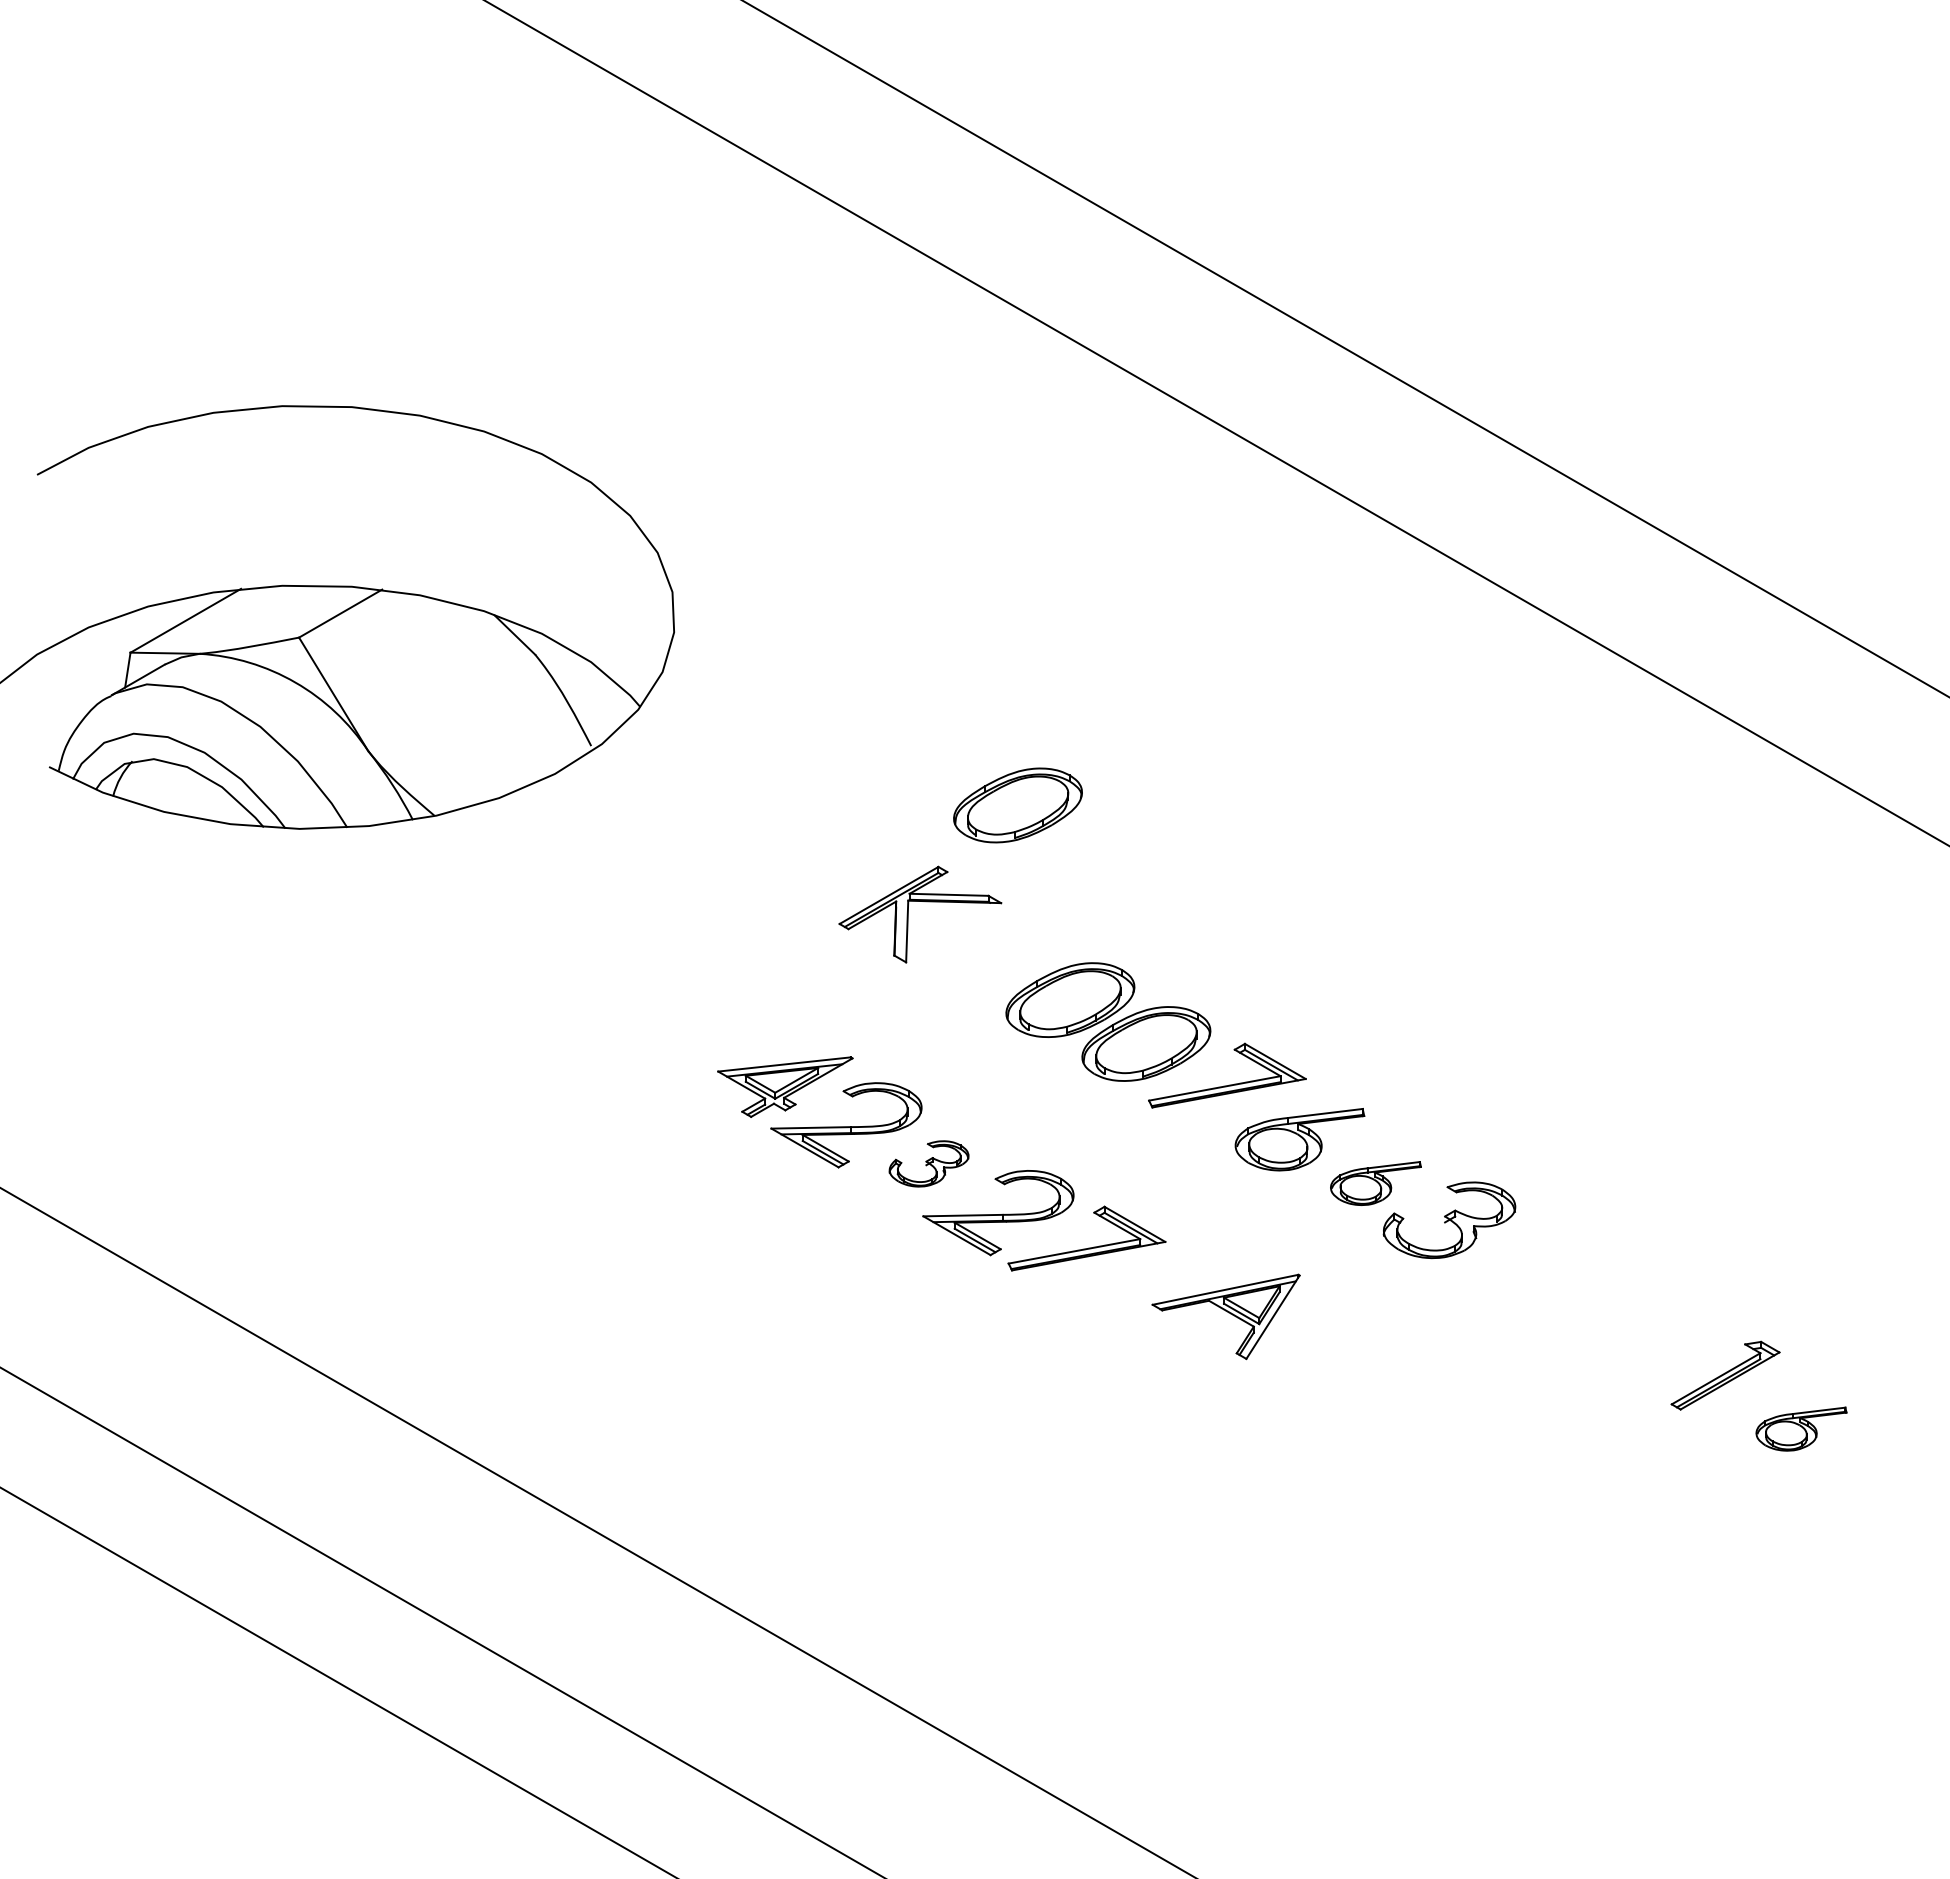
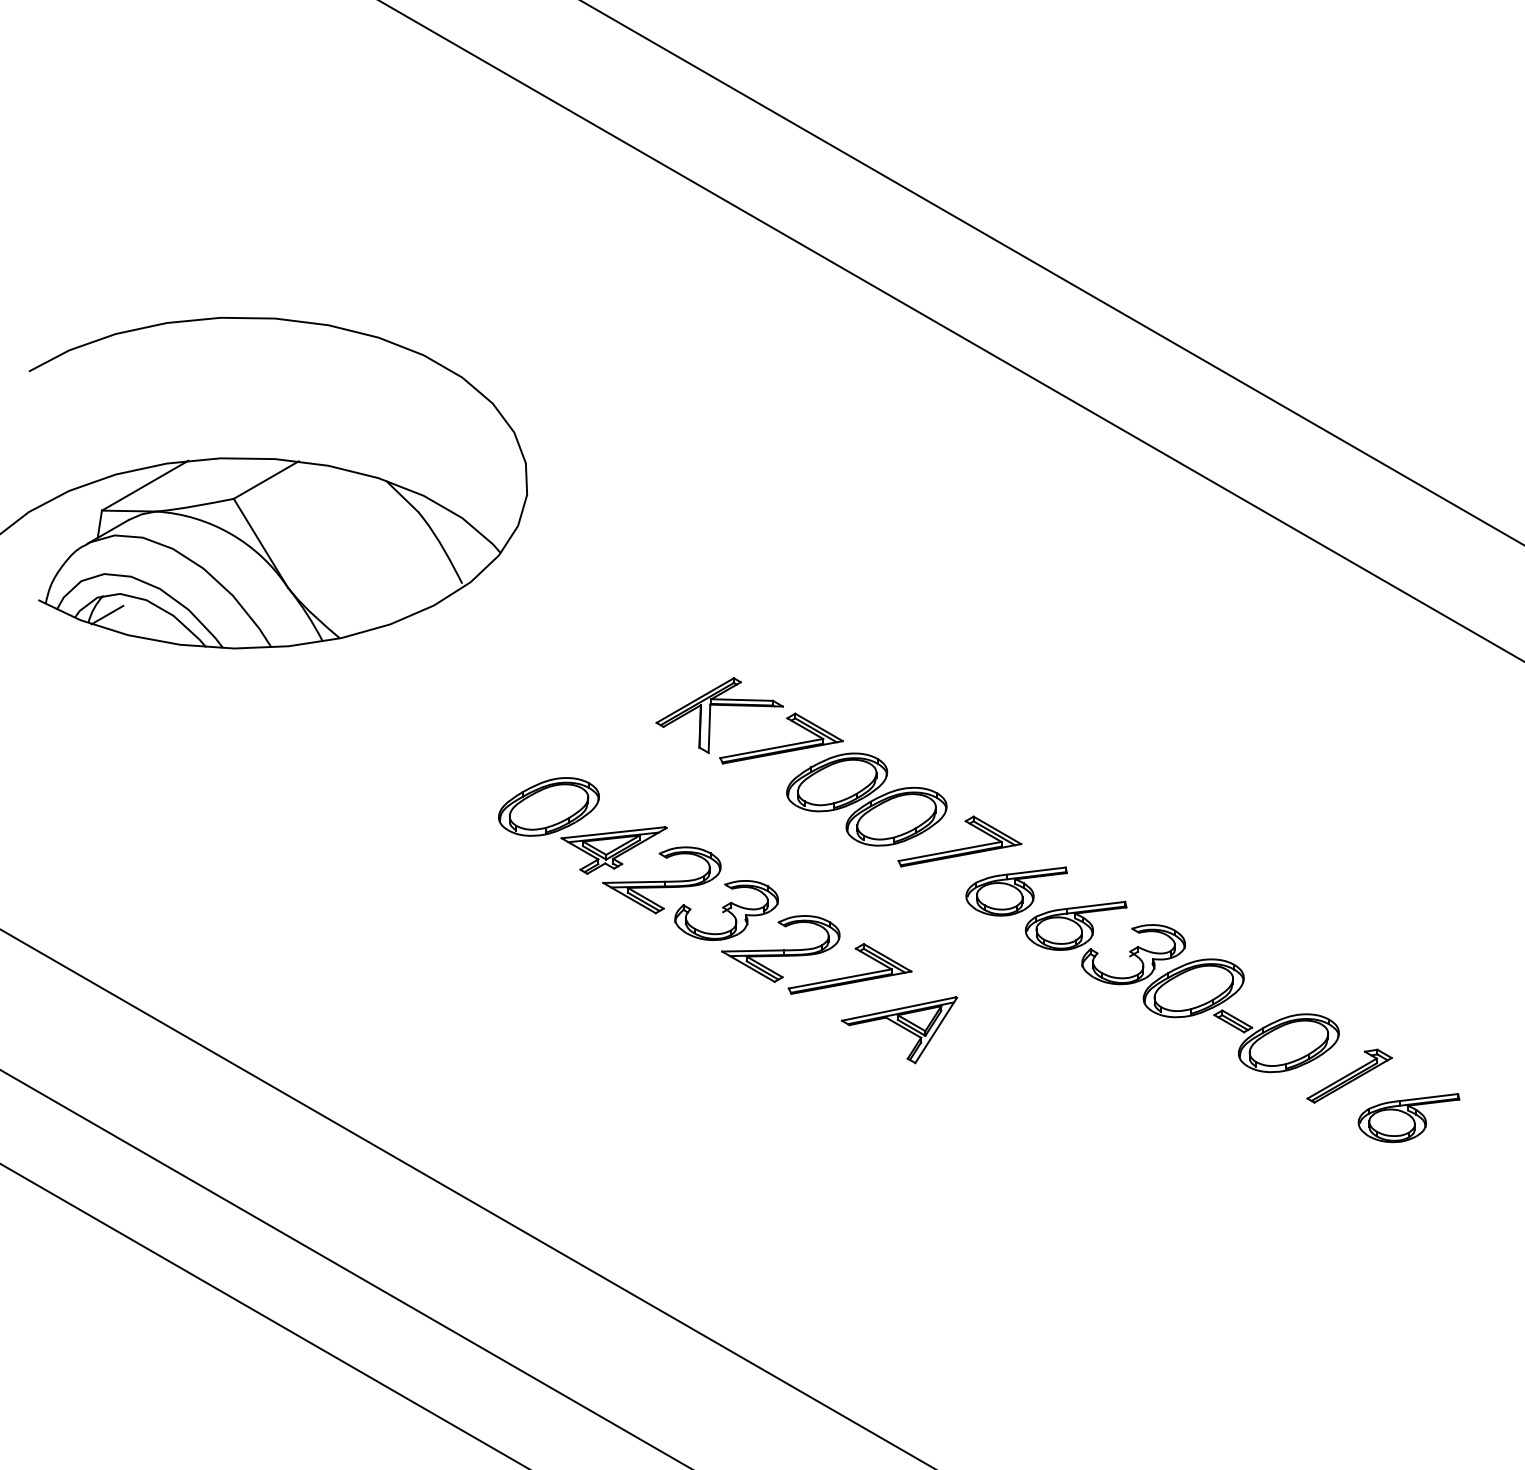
line: (137, 785) -> (107, 614), added
part: (1017, 805) -> (548, 806), moved
part: (1003, 952) -> (784, 745), added
part: (928, 1163) -> (726, 910), size x1.67
part: (1375, 1183) -> (1075, 925), size x1.43
part: (1586, 1298) -> (1240, 1015), added
part: (1225, 1316) -> (898, 1029), moved
part: (1801, 1428) -> (1408, 1117), size x1.43

